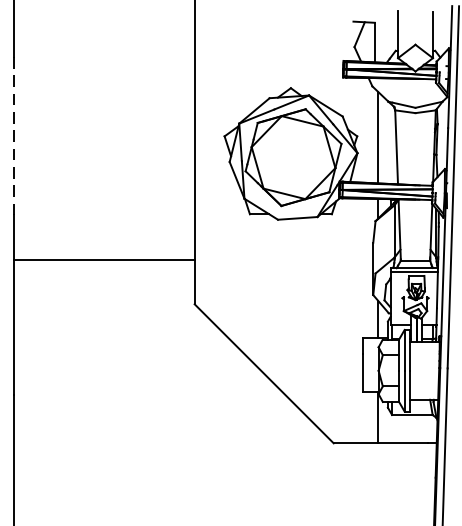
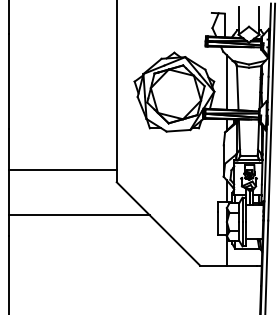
line: (13, 136) -> (8, 81), dashed -> solid
line: (104, 259) -> (62, 169), moved
line: (130, 359) -> (78, 215), added

